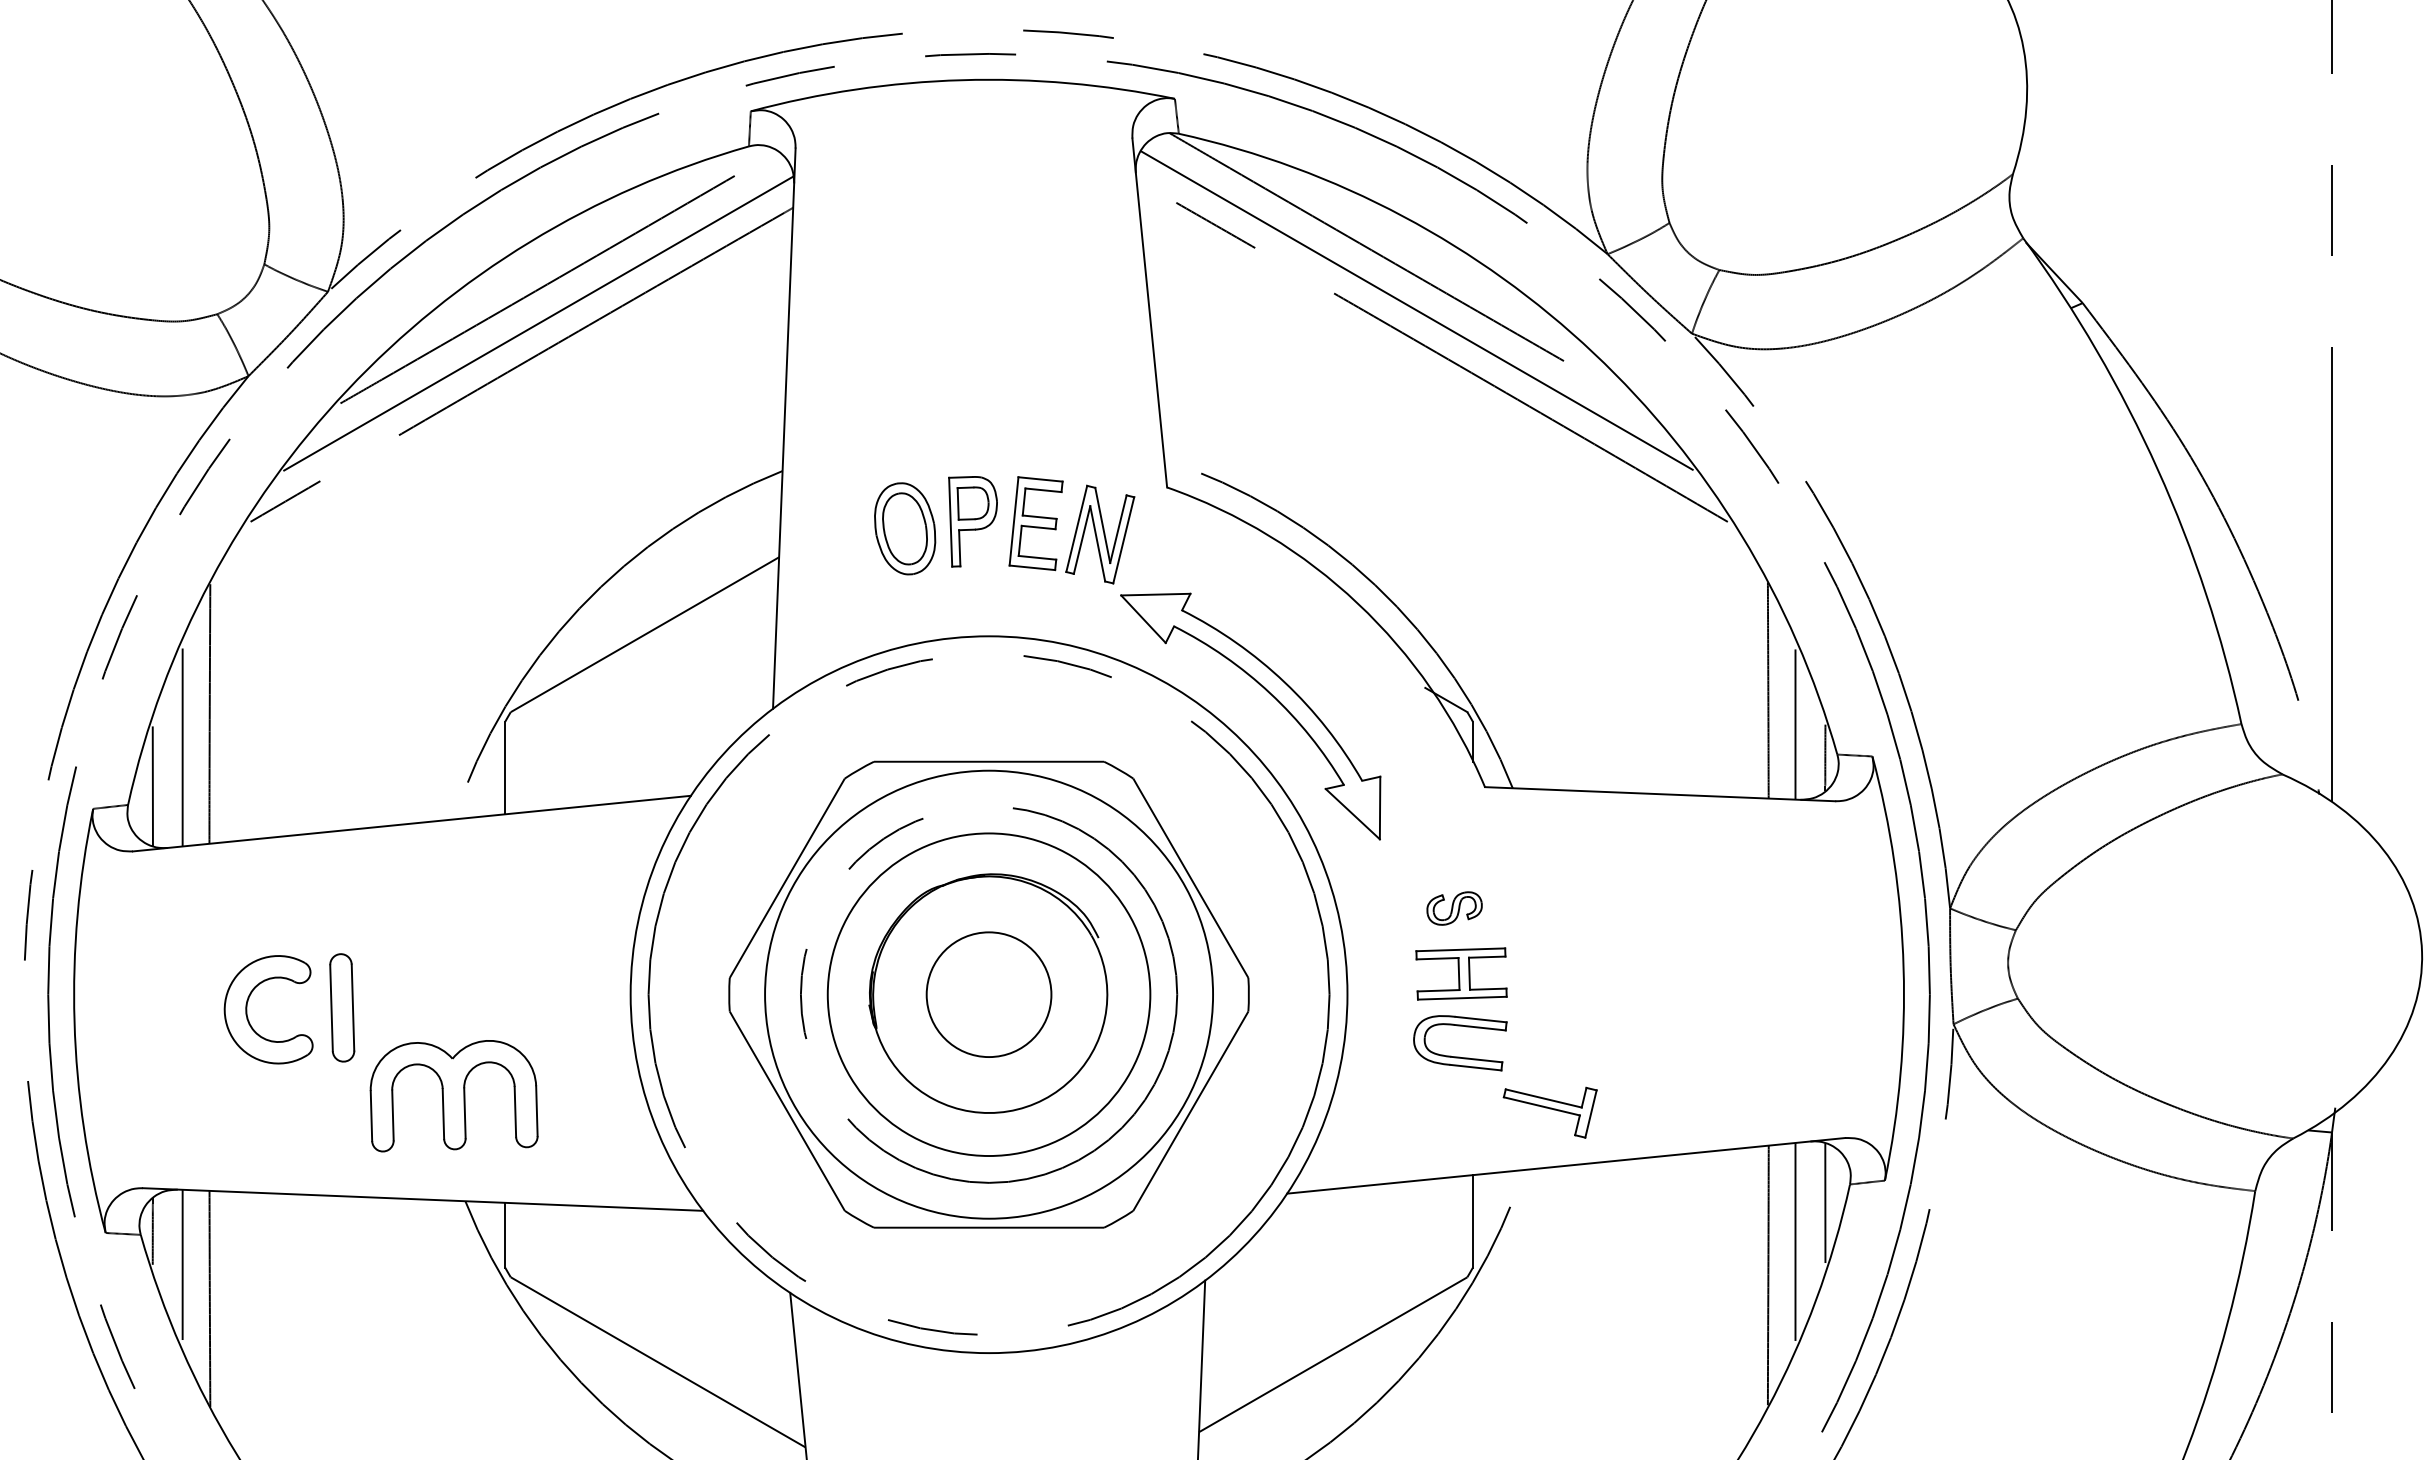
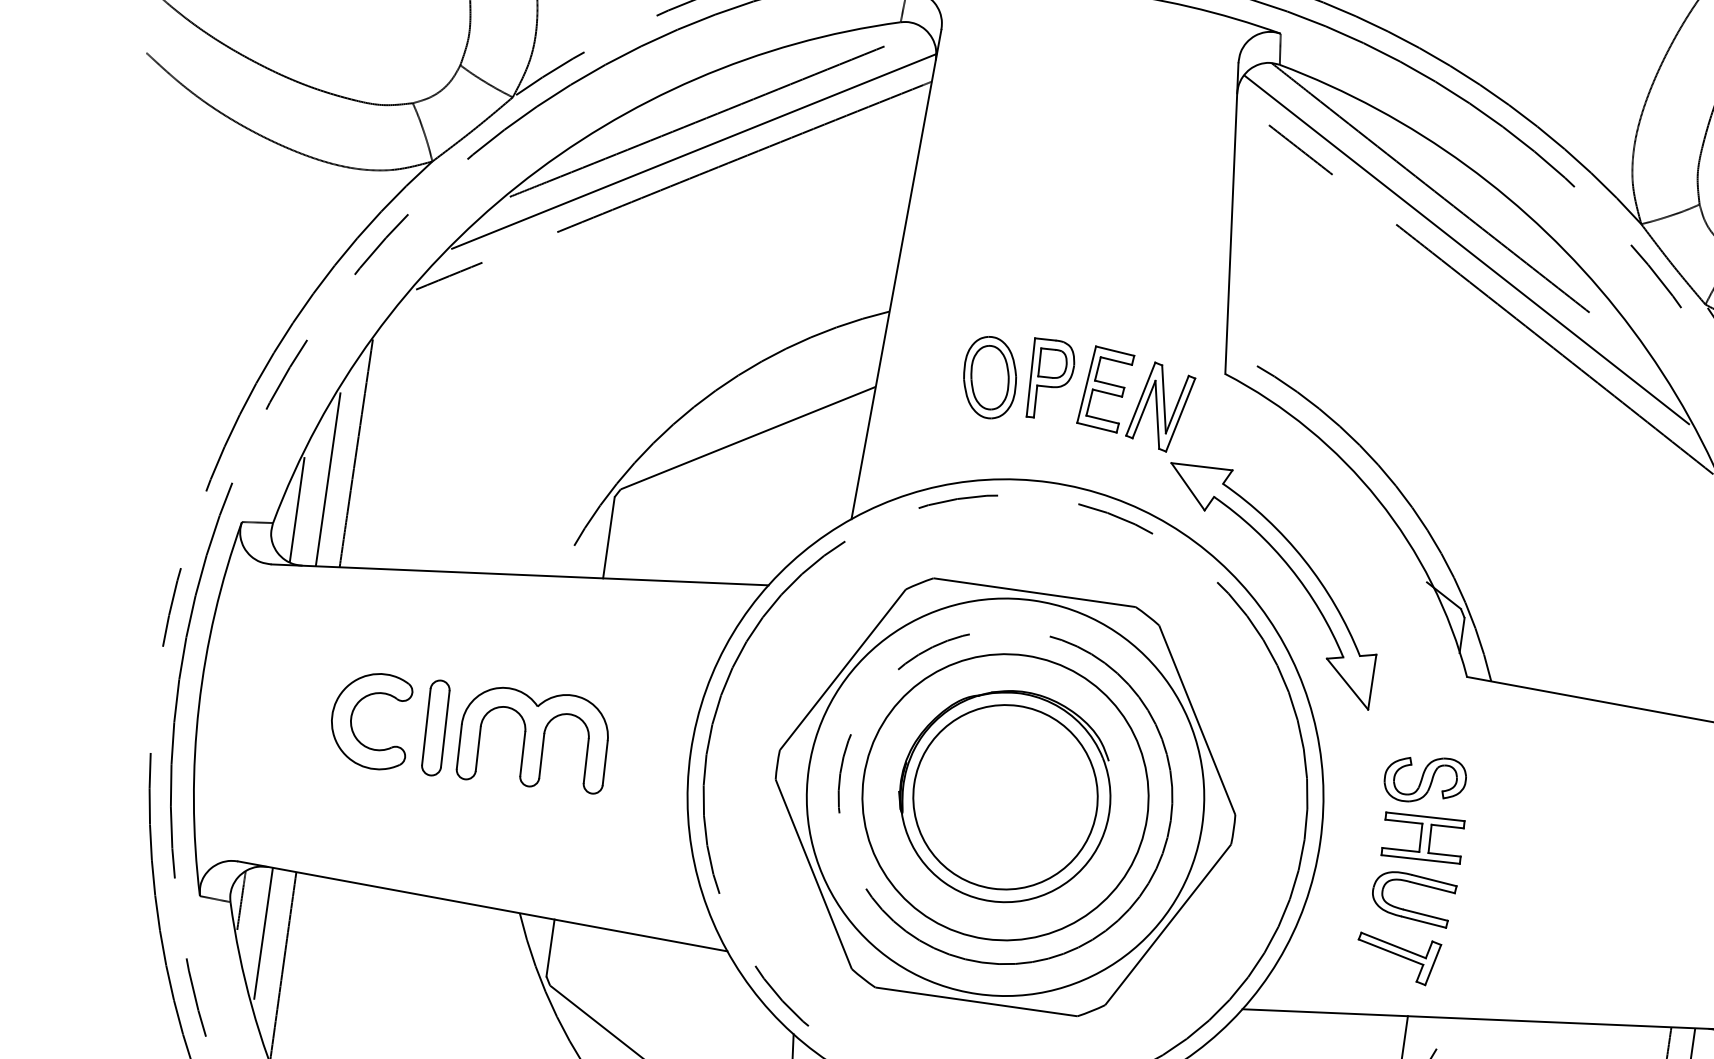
part: (1454, 908) -> (1425, 779), size x1.67
circle: (989, 994) -> (1005, 797), size x1.67
part: (453, 1096) -> (533, 739), moved
part: (1549, 1112) -> (1396, 958), moved

